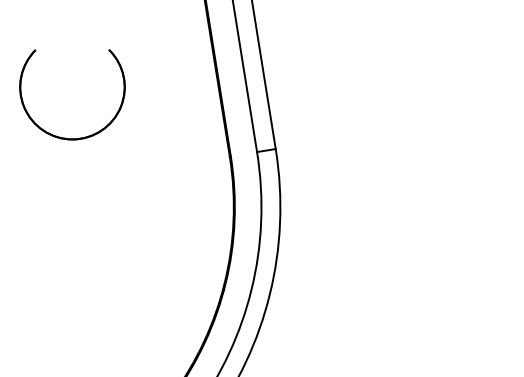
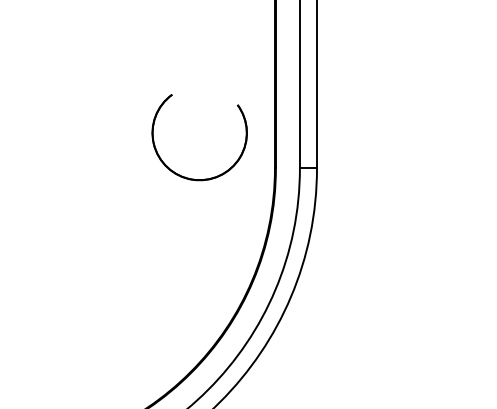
part: (74, 137) -> (194, 178), moved

